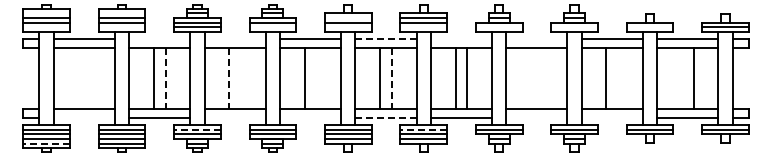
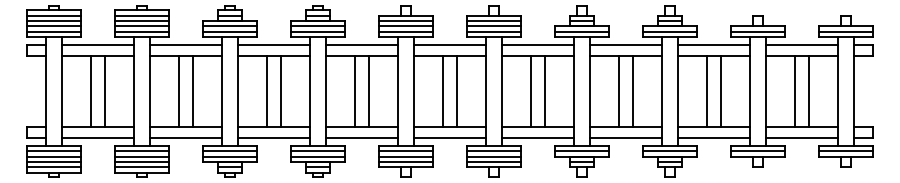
line: (46, 13) -> (54, 15), added
line: (121, 13) -> (141, 15), added
line: (347, 18) -> (405, 21), added
line: (46, 27) -> (54, 32), added
line: (121, 27) -> (141, 32), added
line: (272, 27) -> (317, 32), added
line: (347, 27) -> (405, 32), added
line: (423, 27) -> (493, 32), added
line: (498, 27) -> (581, 32), added
line: (574, 27) -> (669, 32), added
line: (649, 27) -> (757, 32), added
line: (159, 38) -> (185, 44), added
line: (234, 38) -> (273, 44), added
line: (385, 38) -> (449, 44), dashed -> solid
line: (461, 38) -> (538, 44), added
line: (536, 38) -> (625, 44), added
line: (78, 78) -> (91, 91), added
line: (90, 78) -> (105, 91), added
line: (165, 78) -> (192, 91), dashed -> solid
line: (229, 78) -> (267, 91), dashed -> solid
line: (241, 78) -> (281, 91), added
line: (316, 78) -> (368, 91), added
line: (391, 78) -> (456, 91), dashed -> solid
line: (531, 78) -> (619, 91), added
line: (542, 78) -> (632, 91), added
line: (618, 78) -> (721, 91), added
line: (681, 78) -> (794, 91), added
line: (83, 118) -> (97, 138), added
line: (234, 118) -> (273, 138), added
line: (310, 118) -> (361, 138), added
line: (385, 118) -> (449, 138), dashed -> solid
line: (536, 118) -> (625, 138), added
line: (611, 118) -> (713, 138), added
line: (196, 129) -> (228, 150), dashed -> solid
line: (423, 129) -> (493, 150), dashed -> solid
line: (46, 143) -> (54, 167), dashed -> solid

